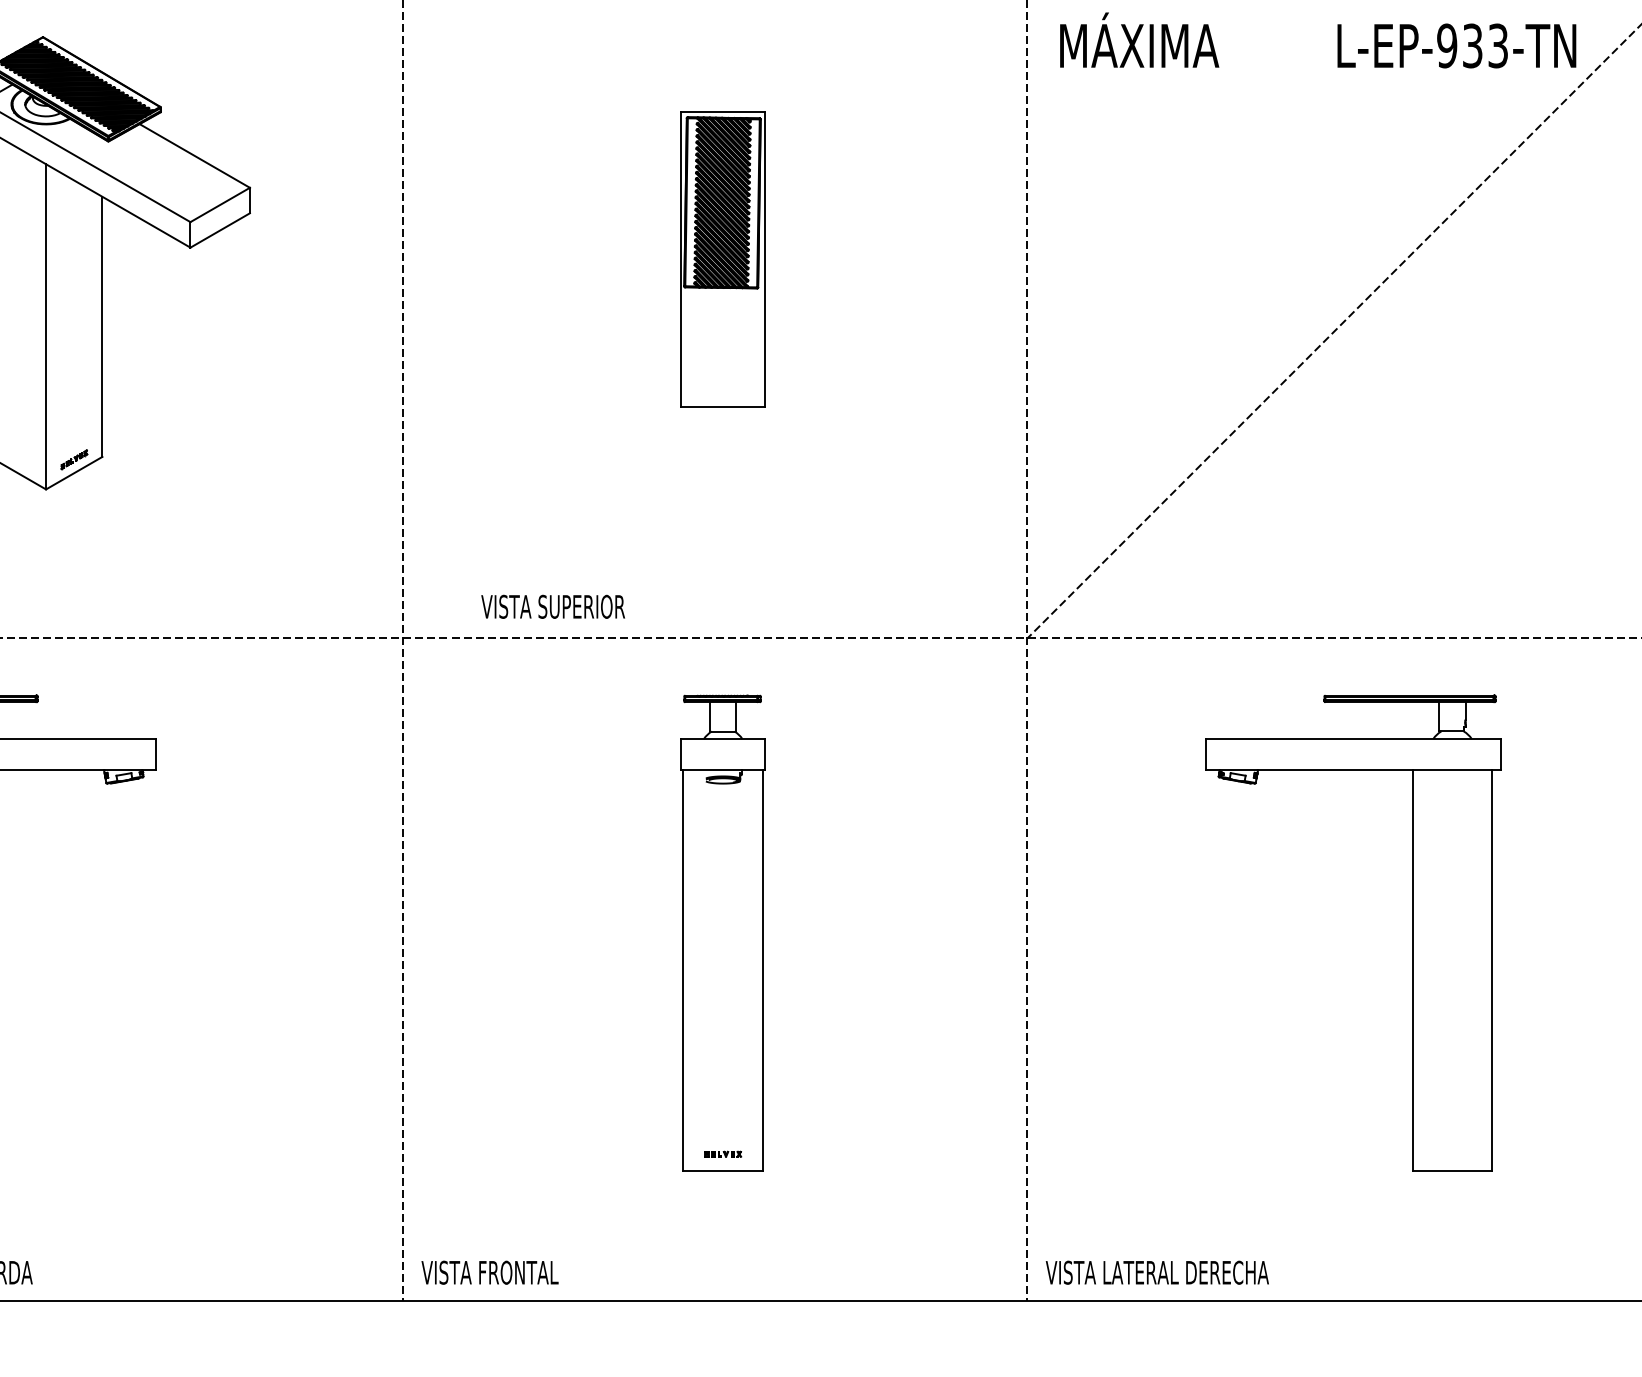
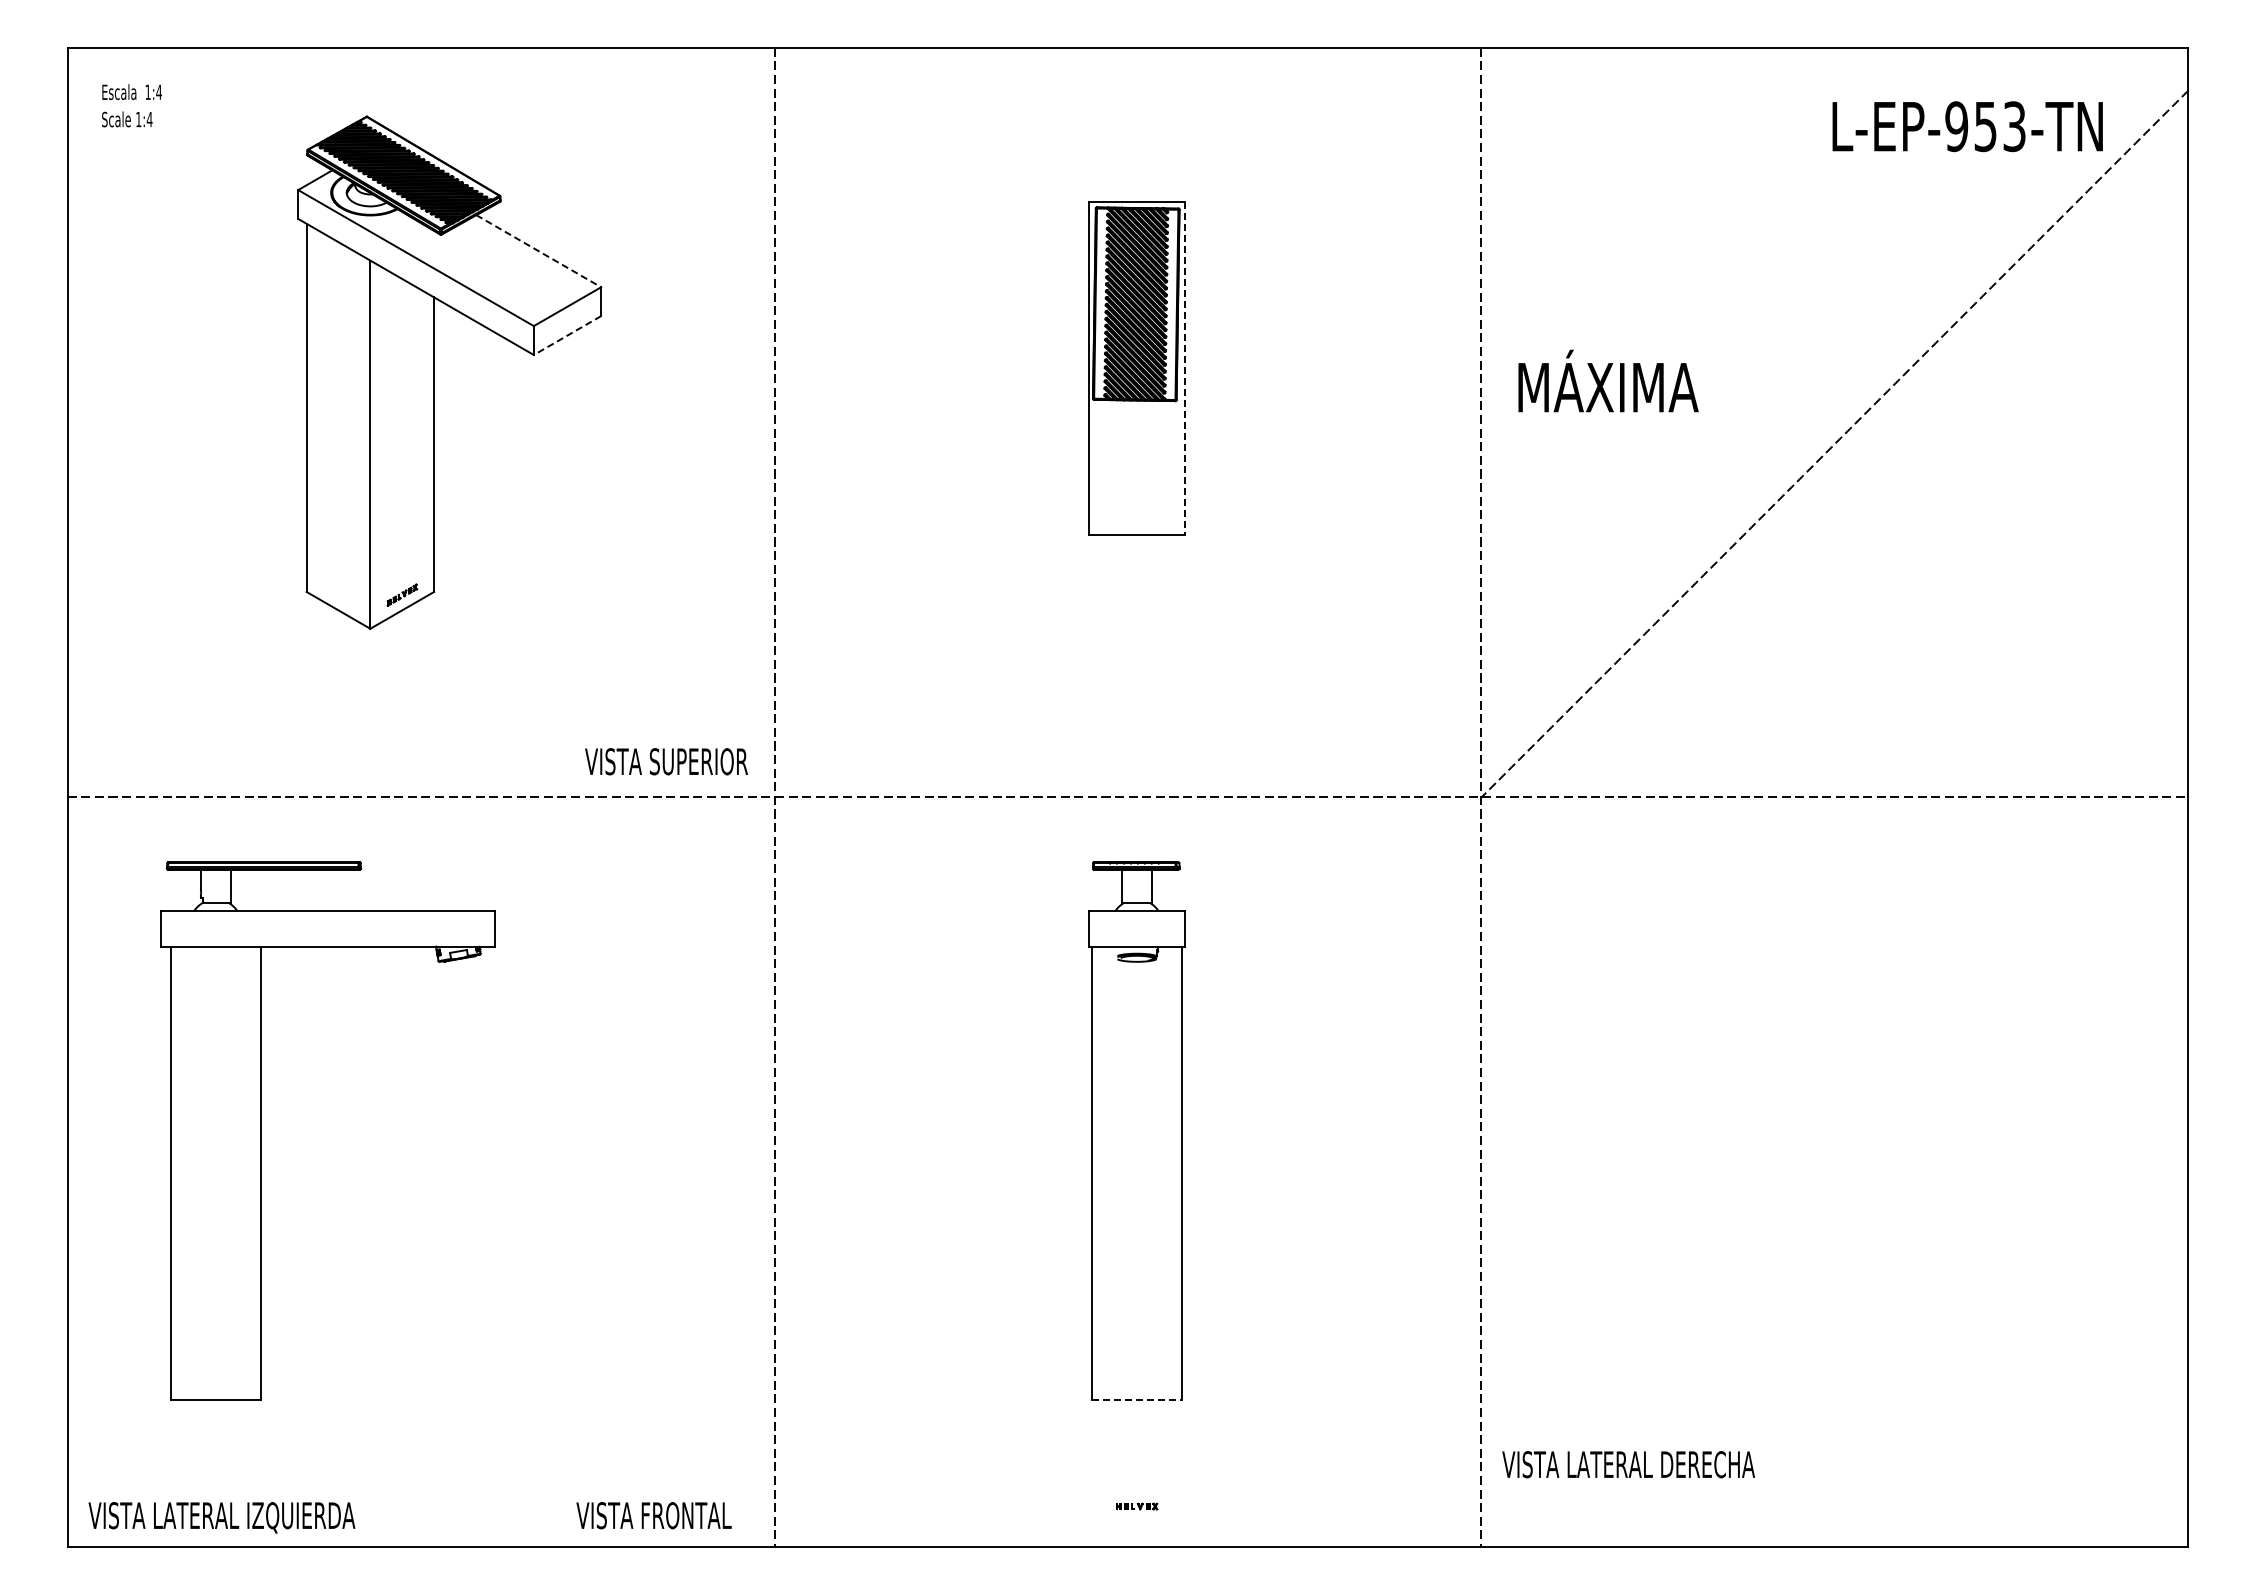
text: (1139, 39) -> (1608, 380), moved
text: (1472, 45) -> (1985, 126), L-EP-933-TN -> L-EP-953-TN
line: (195, 156) -> (539, 251), solid -> dashed
line: (220, 230) -> (567, 335), solid -> dashed
line: (765, 259) -> (1184, 368), solid -> dashed
text: (553, 606) -> (666, 761), moved
part: (1412, 932) -> (1917, 1130), removed
part: (723, 1154) -> (1137, 1506), moved
line: (723, 1171) -> (1137, 1400), solid -> dashed
text: (489, 1272) -> (653, 1515), moved
text: (1157, 1272) -> (1628, 1464), moved

